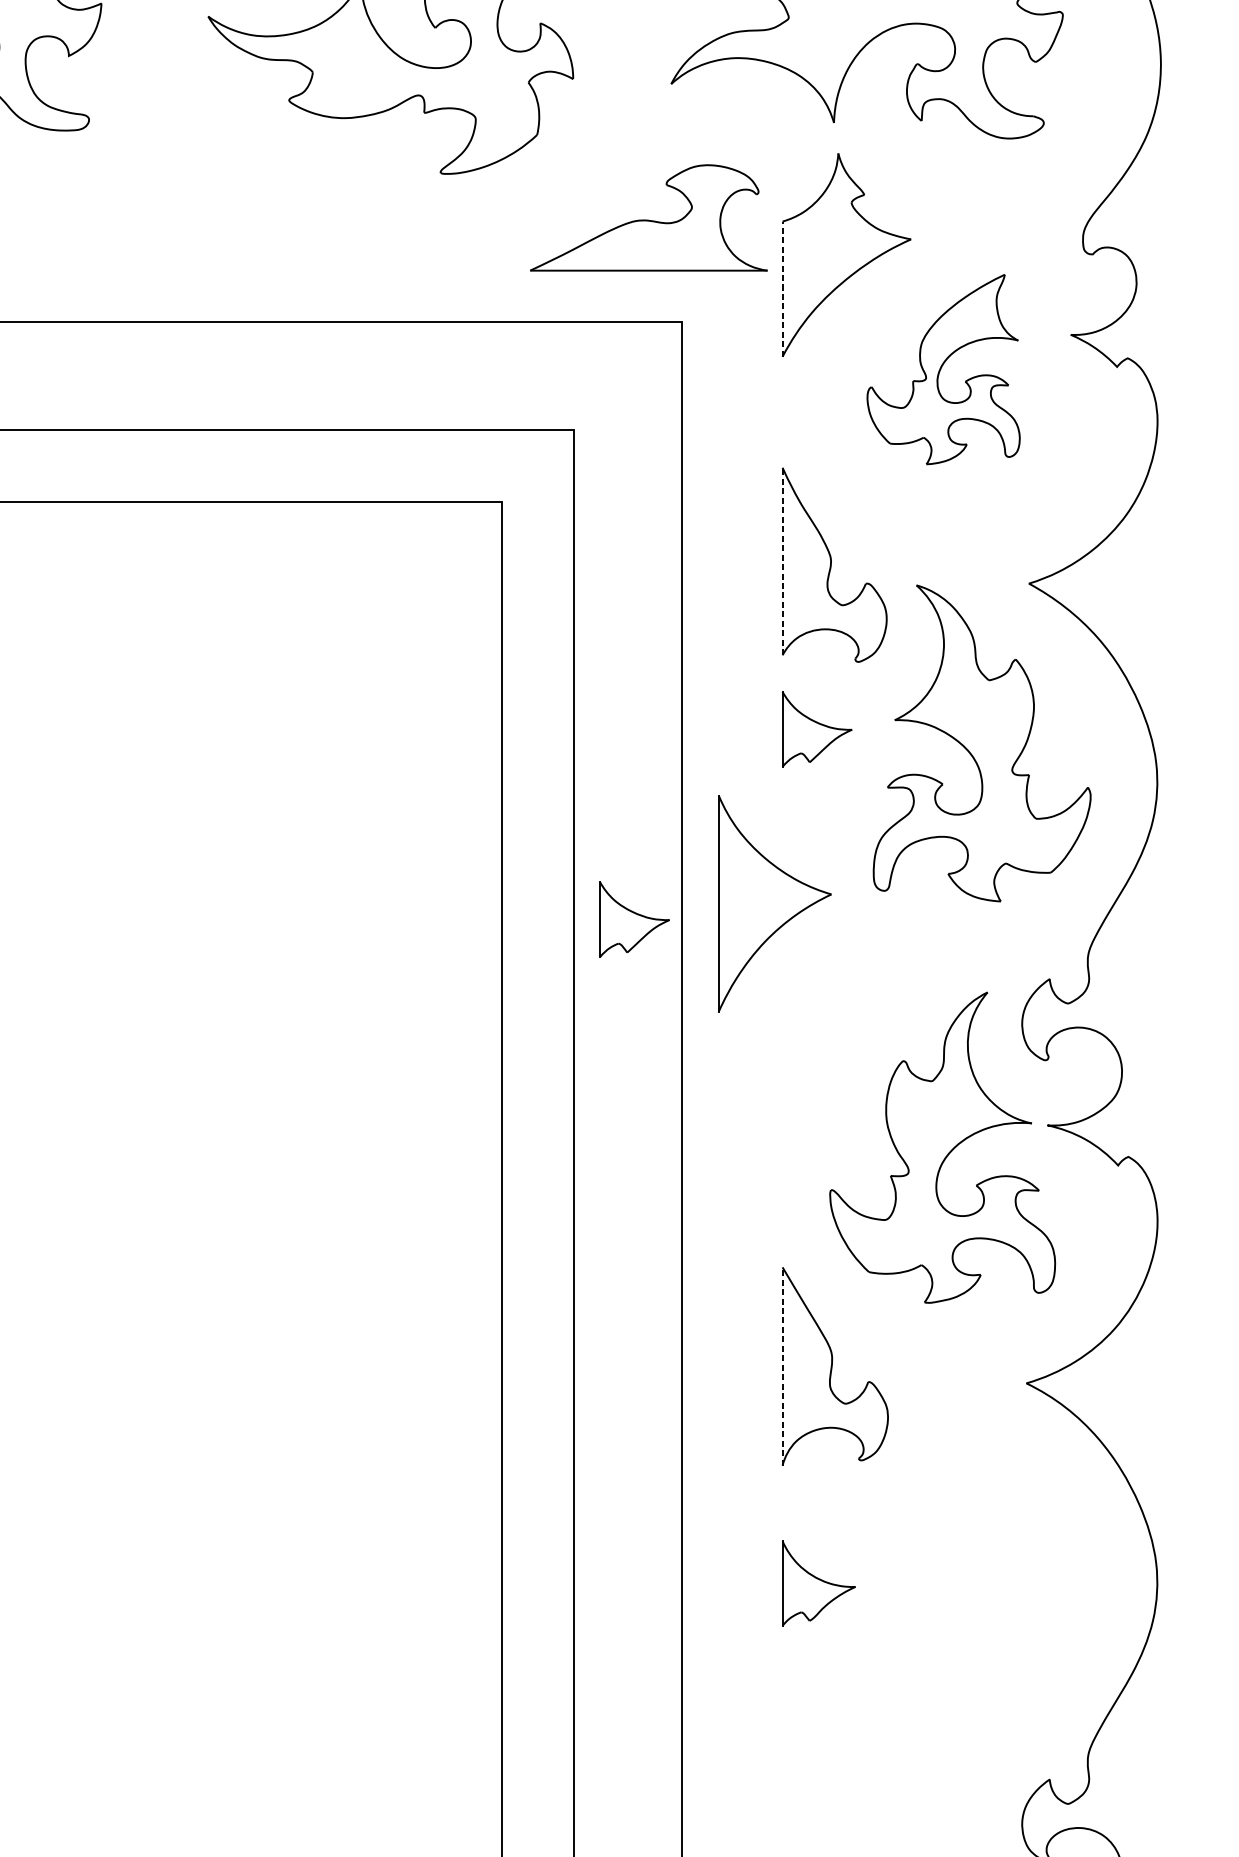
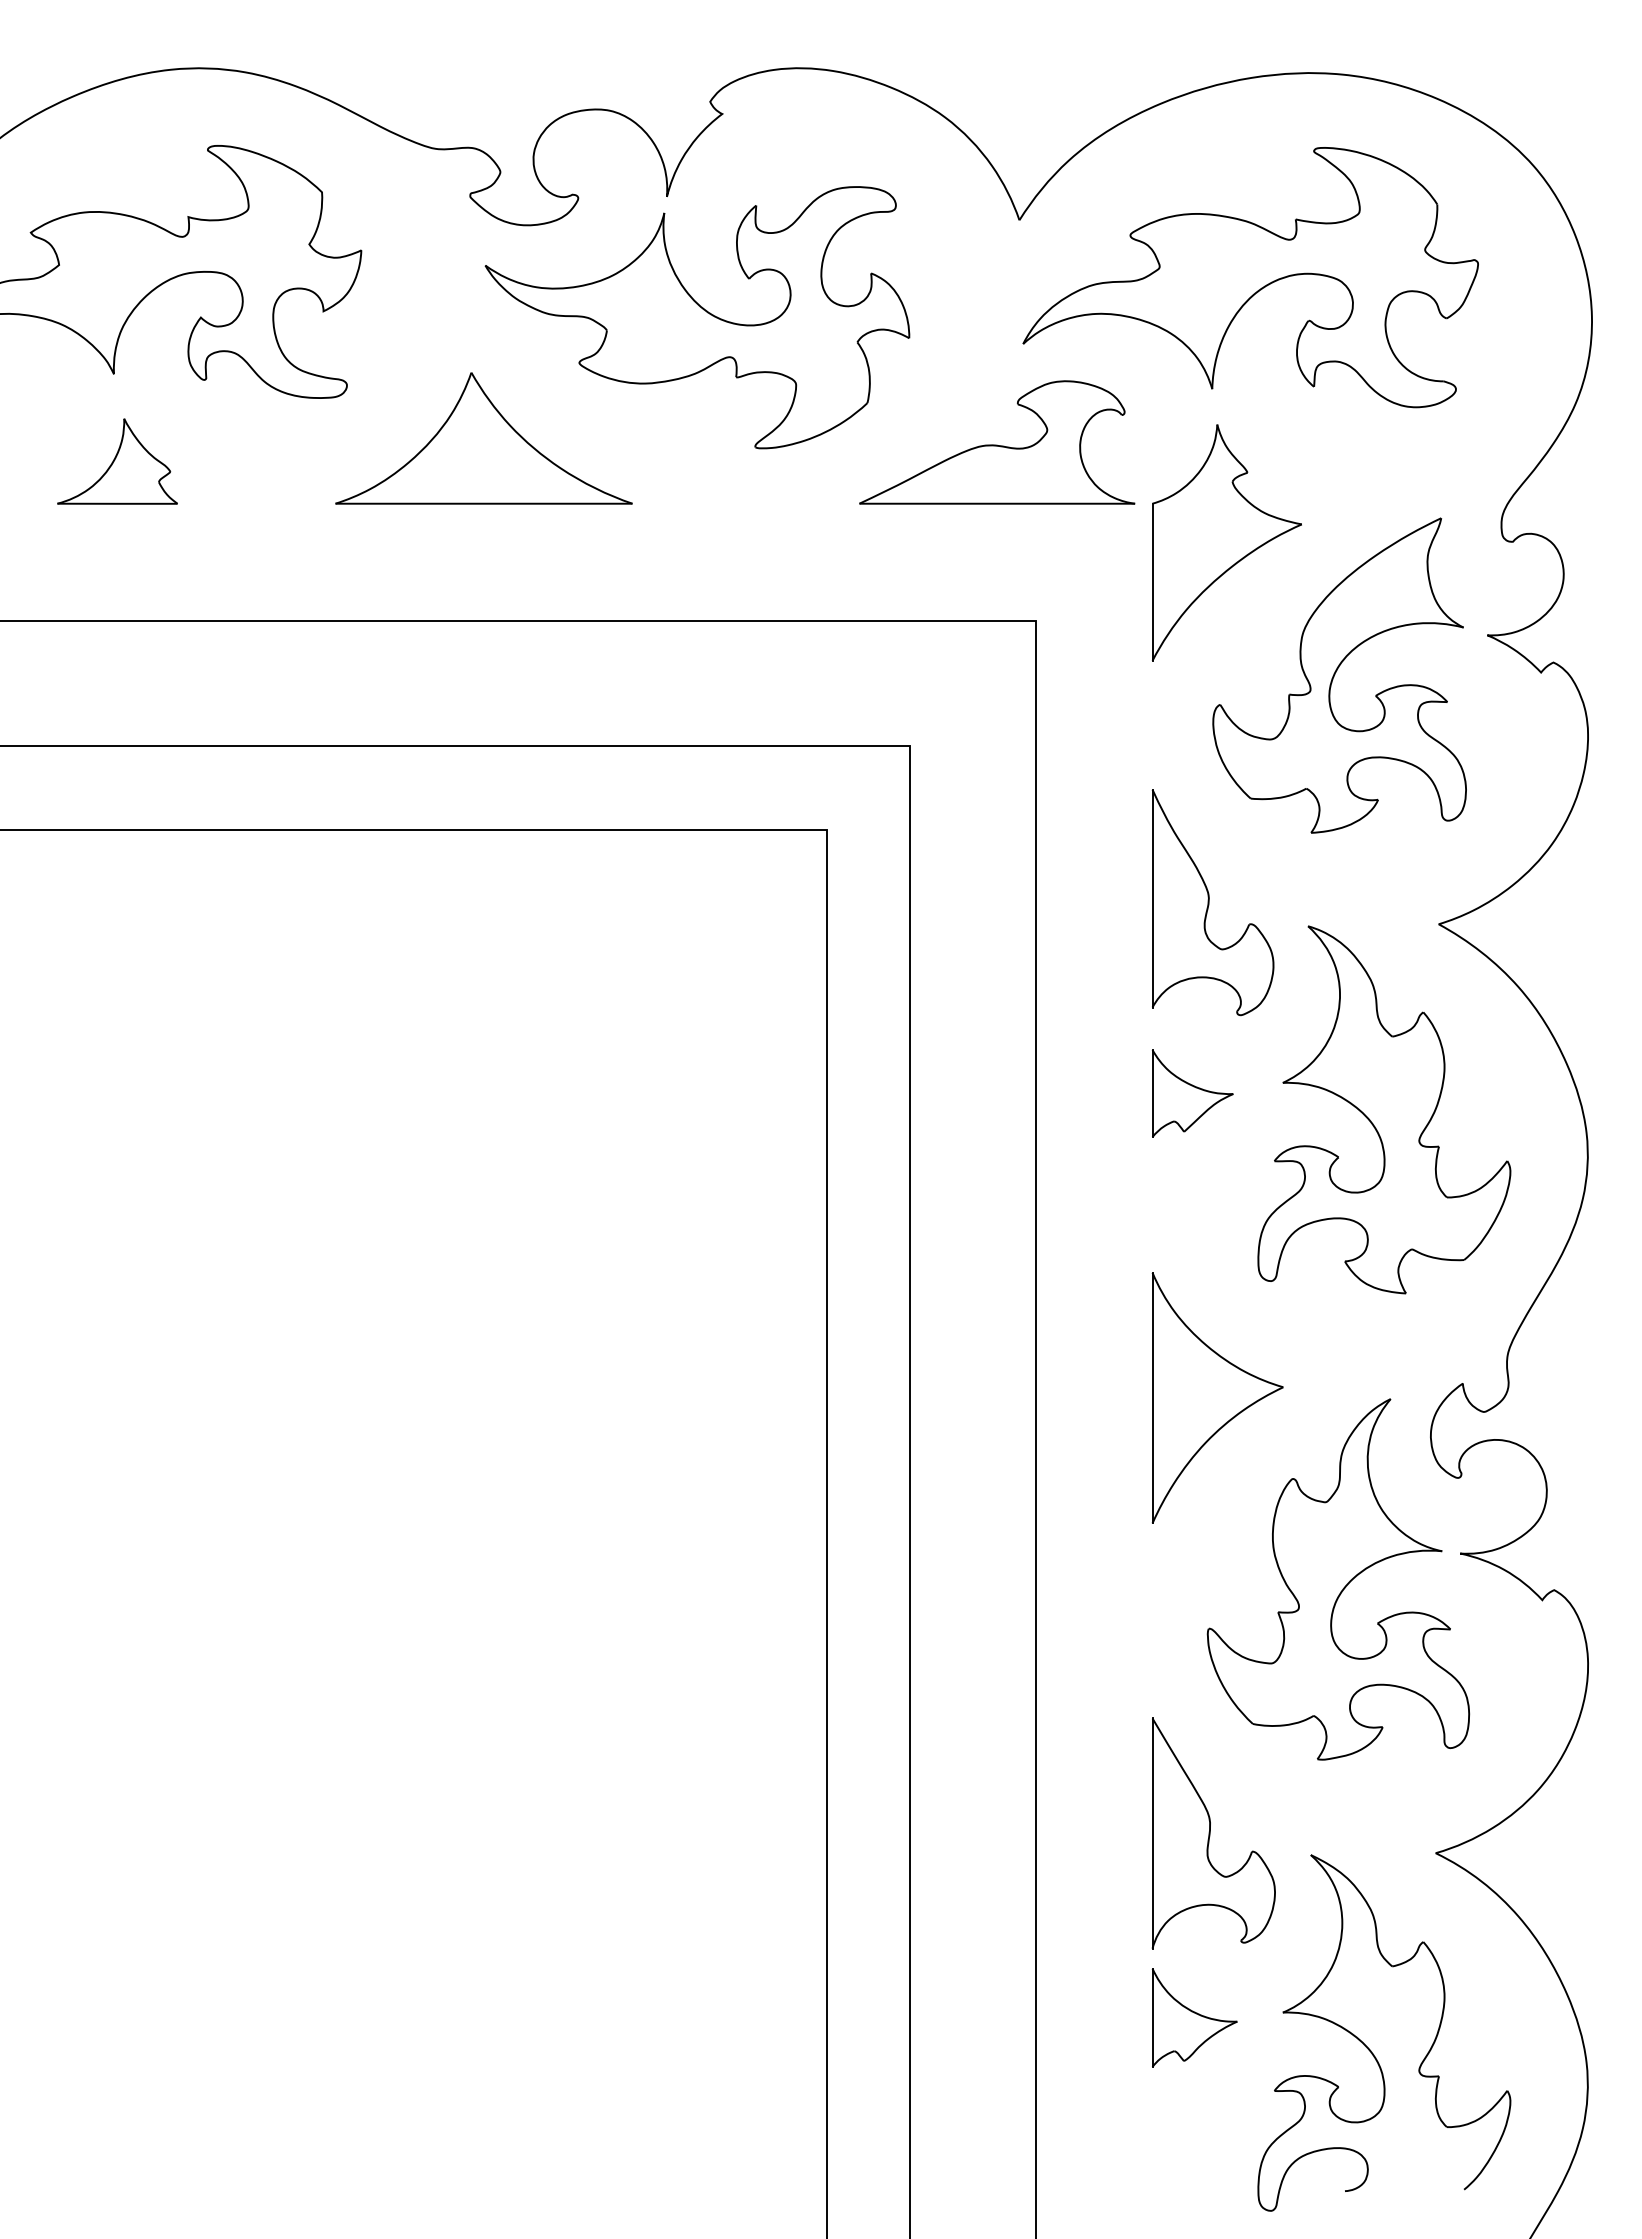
part: (206, 165) -> (483, 438), added
part: (649, 217) -> (997, 442), moved
line: (782, 289) -> (1152, 582), dashed -> solid
part: (943, 369) -> (1339, 675), size x1.43
line: (782, 561) -> (1152, 898), dashed -> solid
part: (774, 903) -> (1217, 1397), moved
part: (634, 919) -> (980, 1314), removed
line: (782, 1366) -> (1152, 1833), dashed -> solid
part: (968, 1550) -> (1368, 2047), added
part: (818, 1583) -> (1194, 2017), moved

